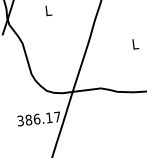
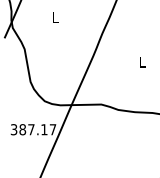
text: (37, 119) -> (31, 129), 386.17 -> 387.17

